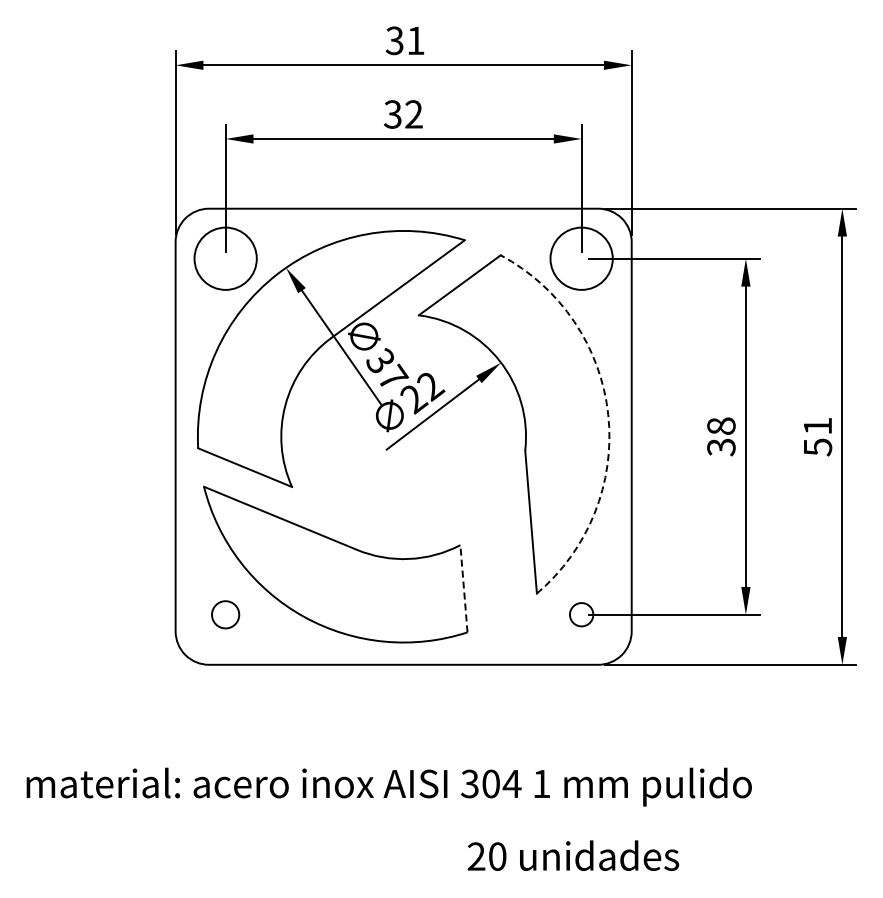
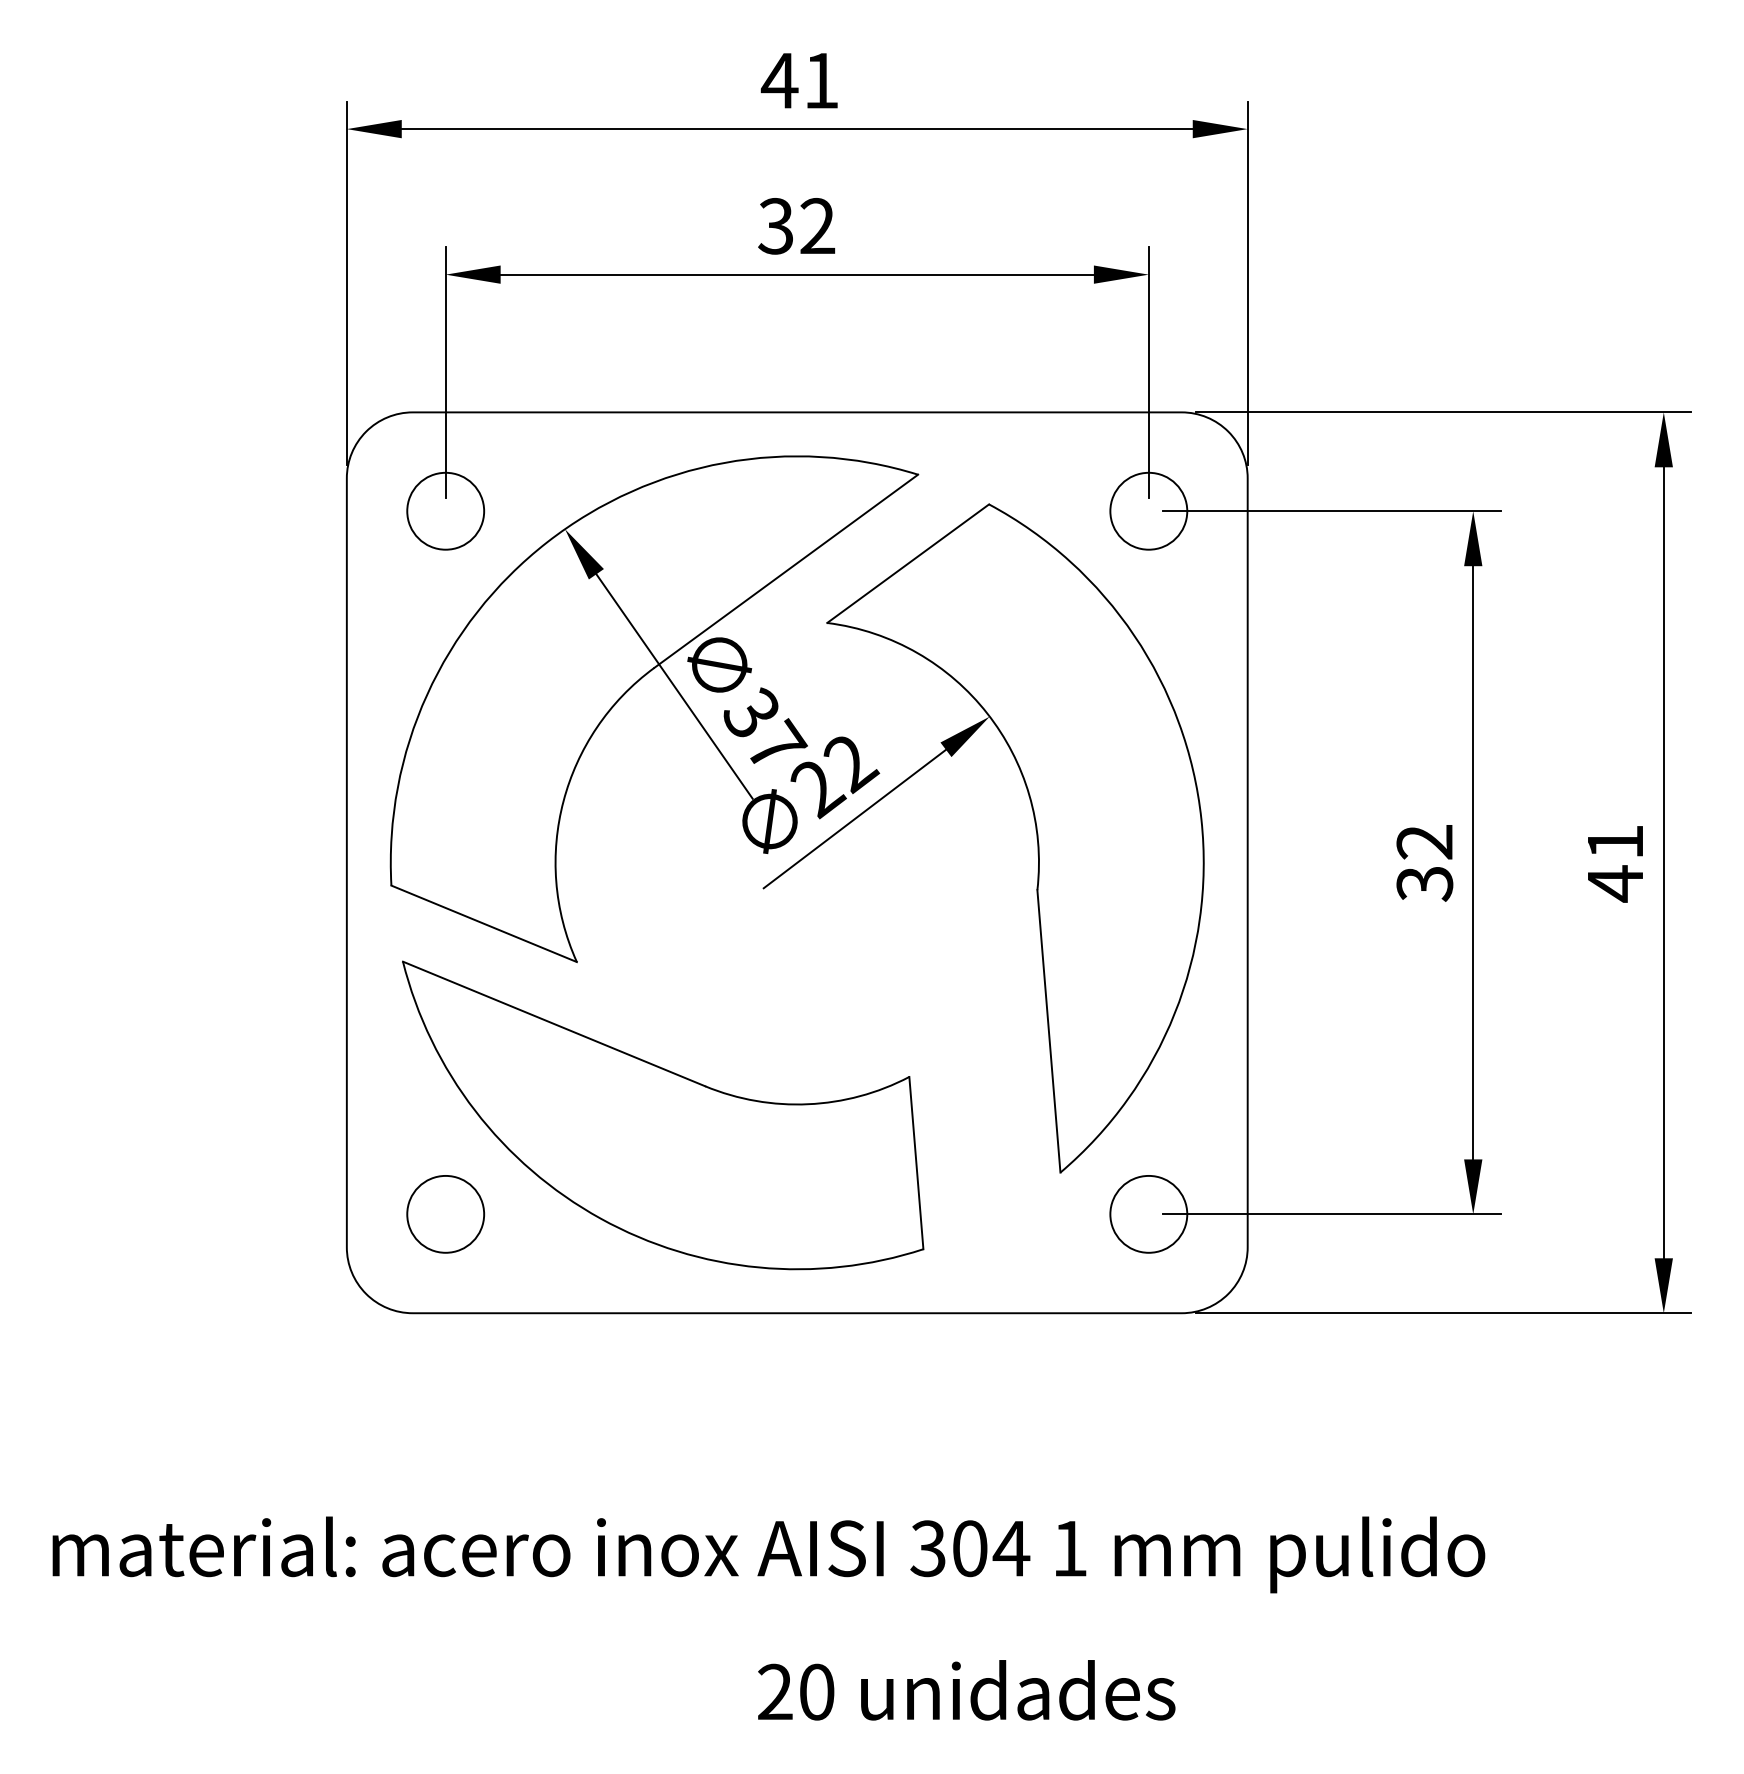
text: (394, 40) -> (779, 80), 31 -> 41
circle: (225, 258) -> (445, 510), size x0.62
circle: (581, 258) -> (1148, 510), size x0.62
arc: (608, 414) -> (1201, 818), dashed -> solid
text: (721, 425) -> (1425, 840), 38 -> 32
text: (818, 447) -> (1616, 884), 51 -> 41
line: (463, 588) -> (915, 1162), dashed -> solid
circle: (225, 614) -> (445, 1213), size x1.43
circle: (581, 614) -> (1148, 1213), size x1.67
text: (573, 855) -> (966, 1689), moved

